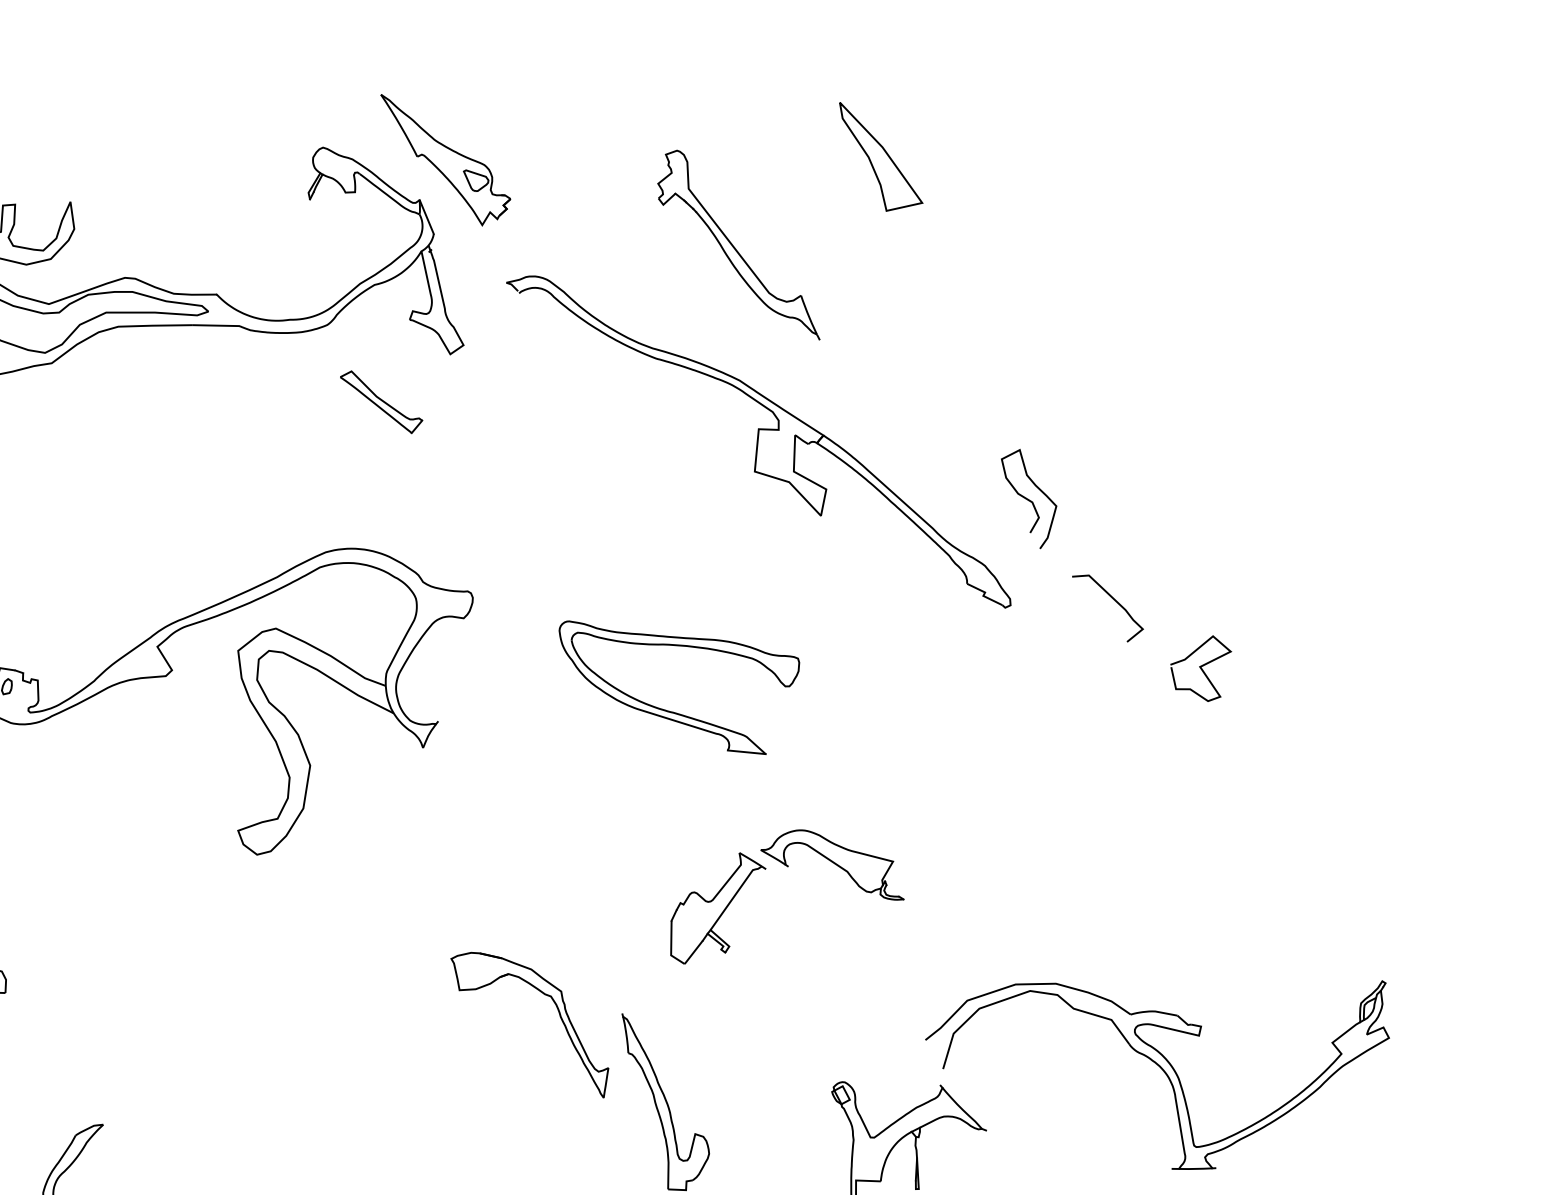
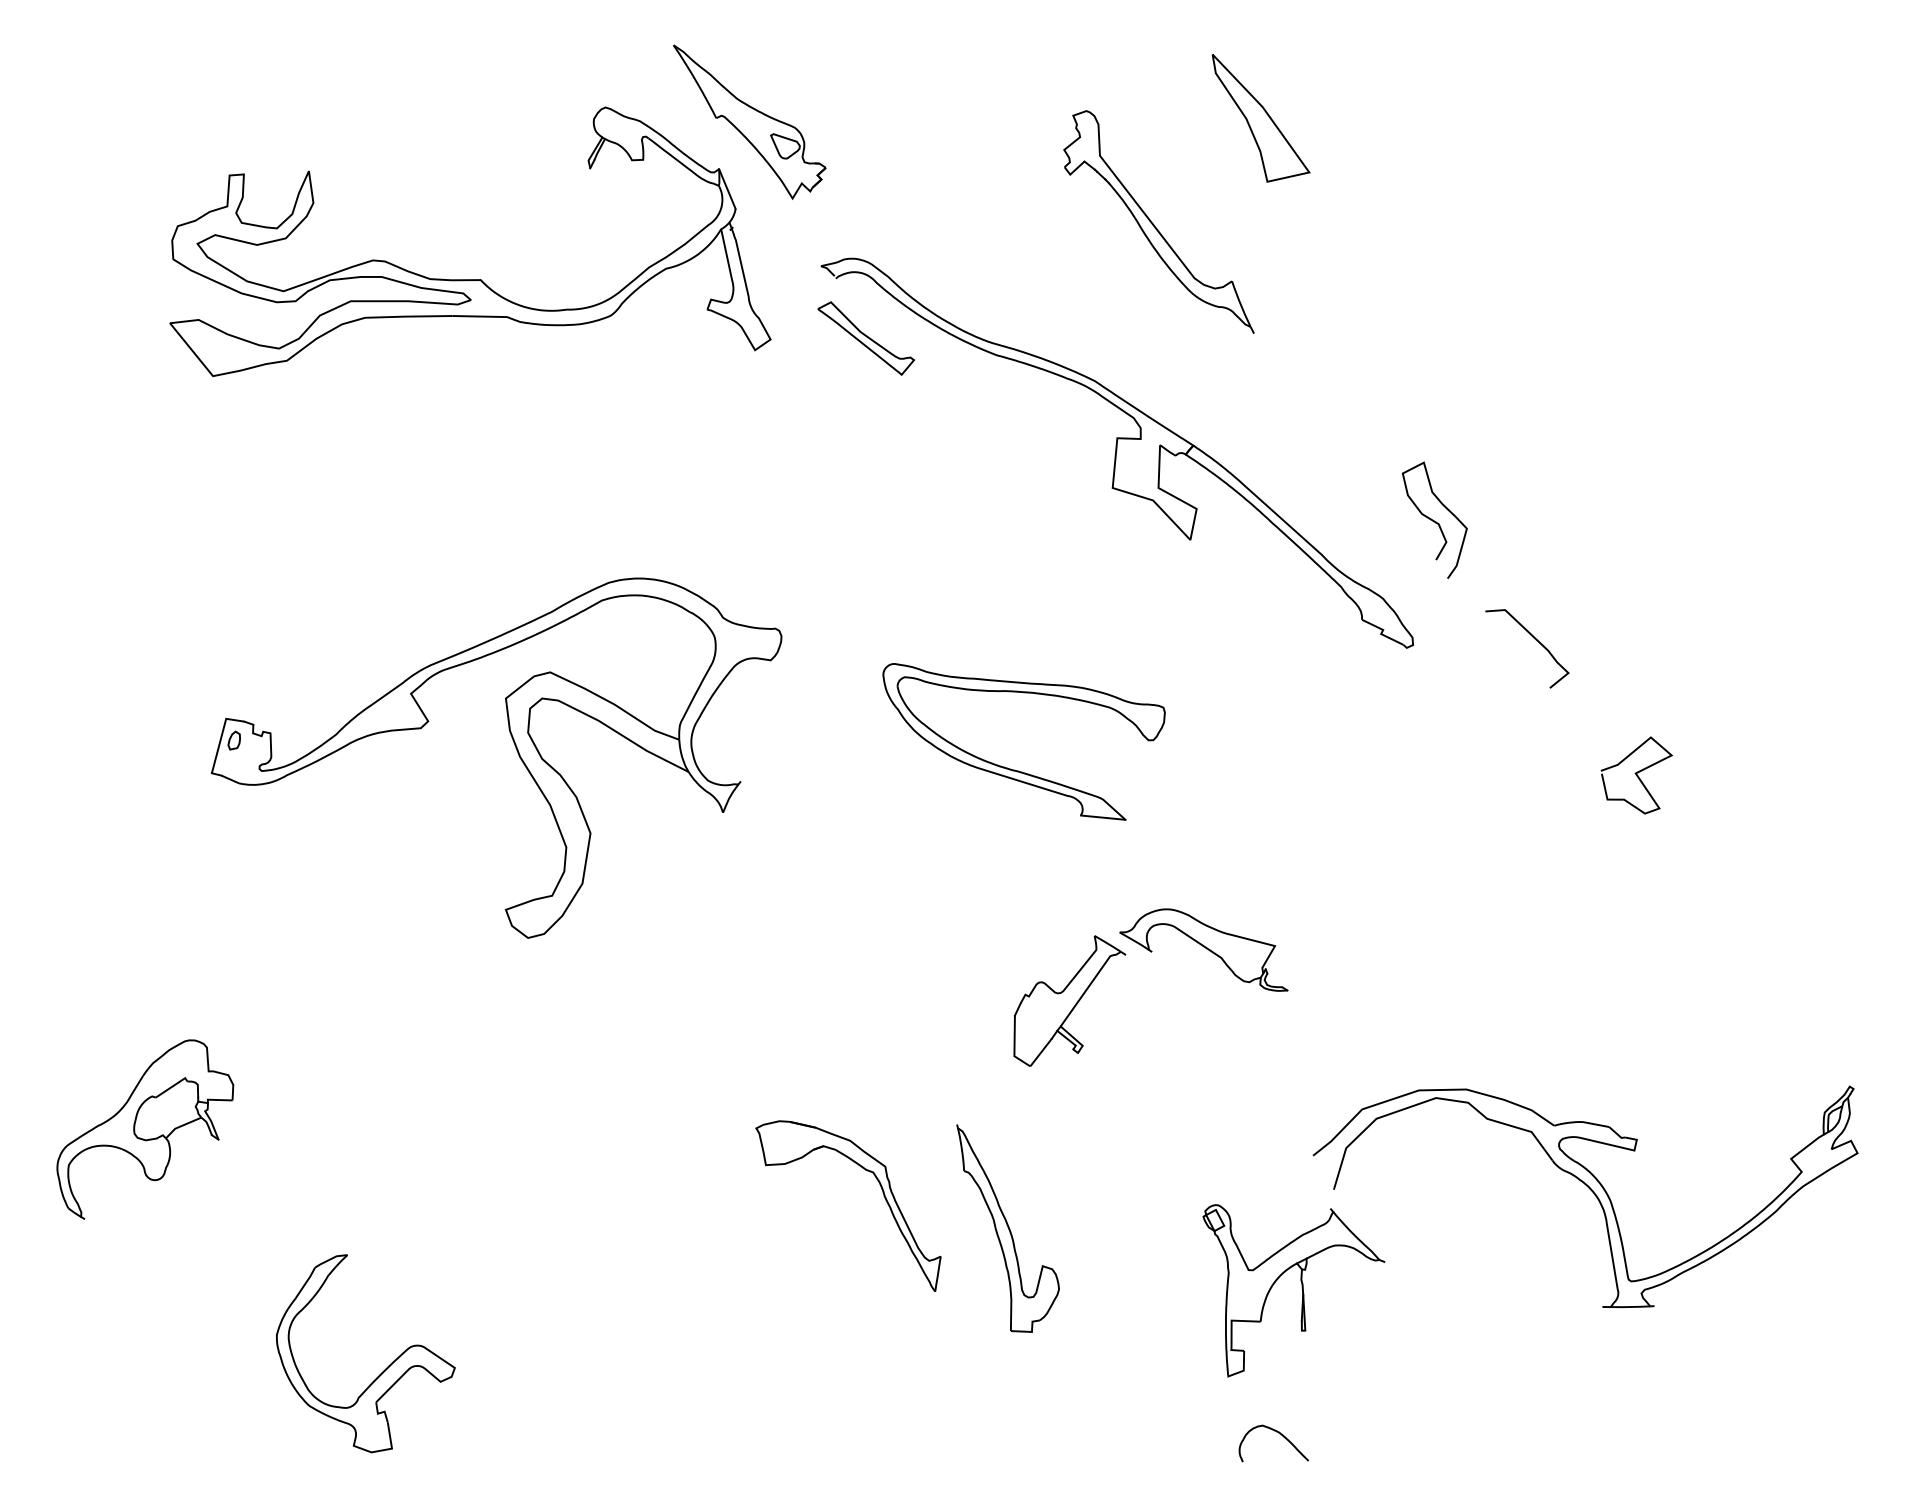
part: (738, 244) -> (1158, 221), moved
part: (380, 402) -> (865, 338), moved
curve: (1200, 668) -> (1636, 775), moved
part: (559, 1016) -> (883, 1196), moved

